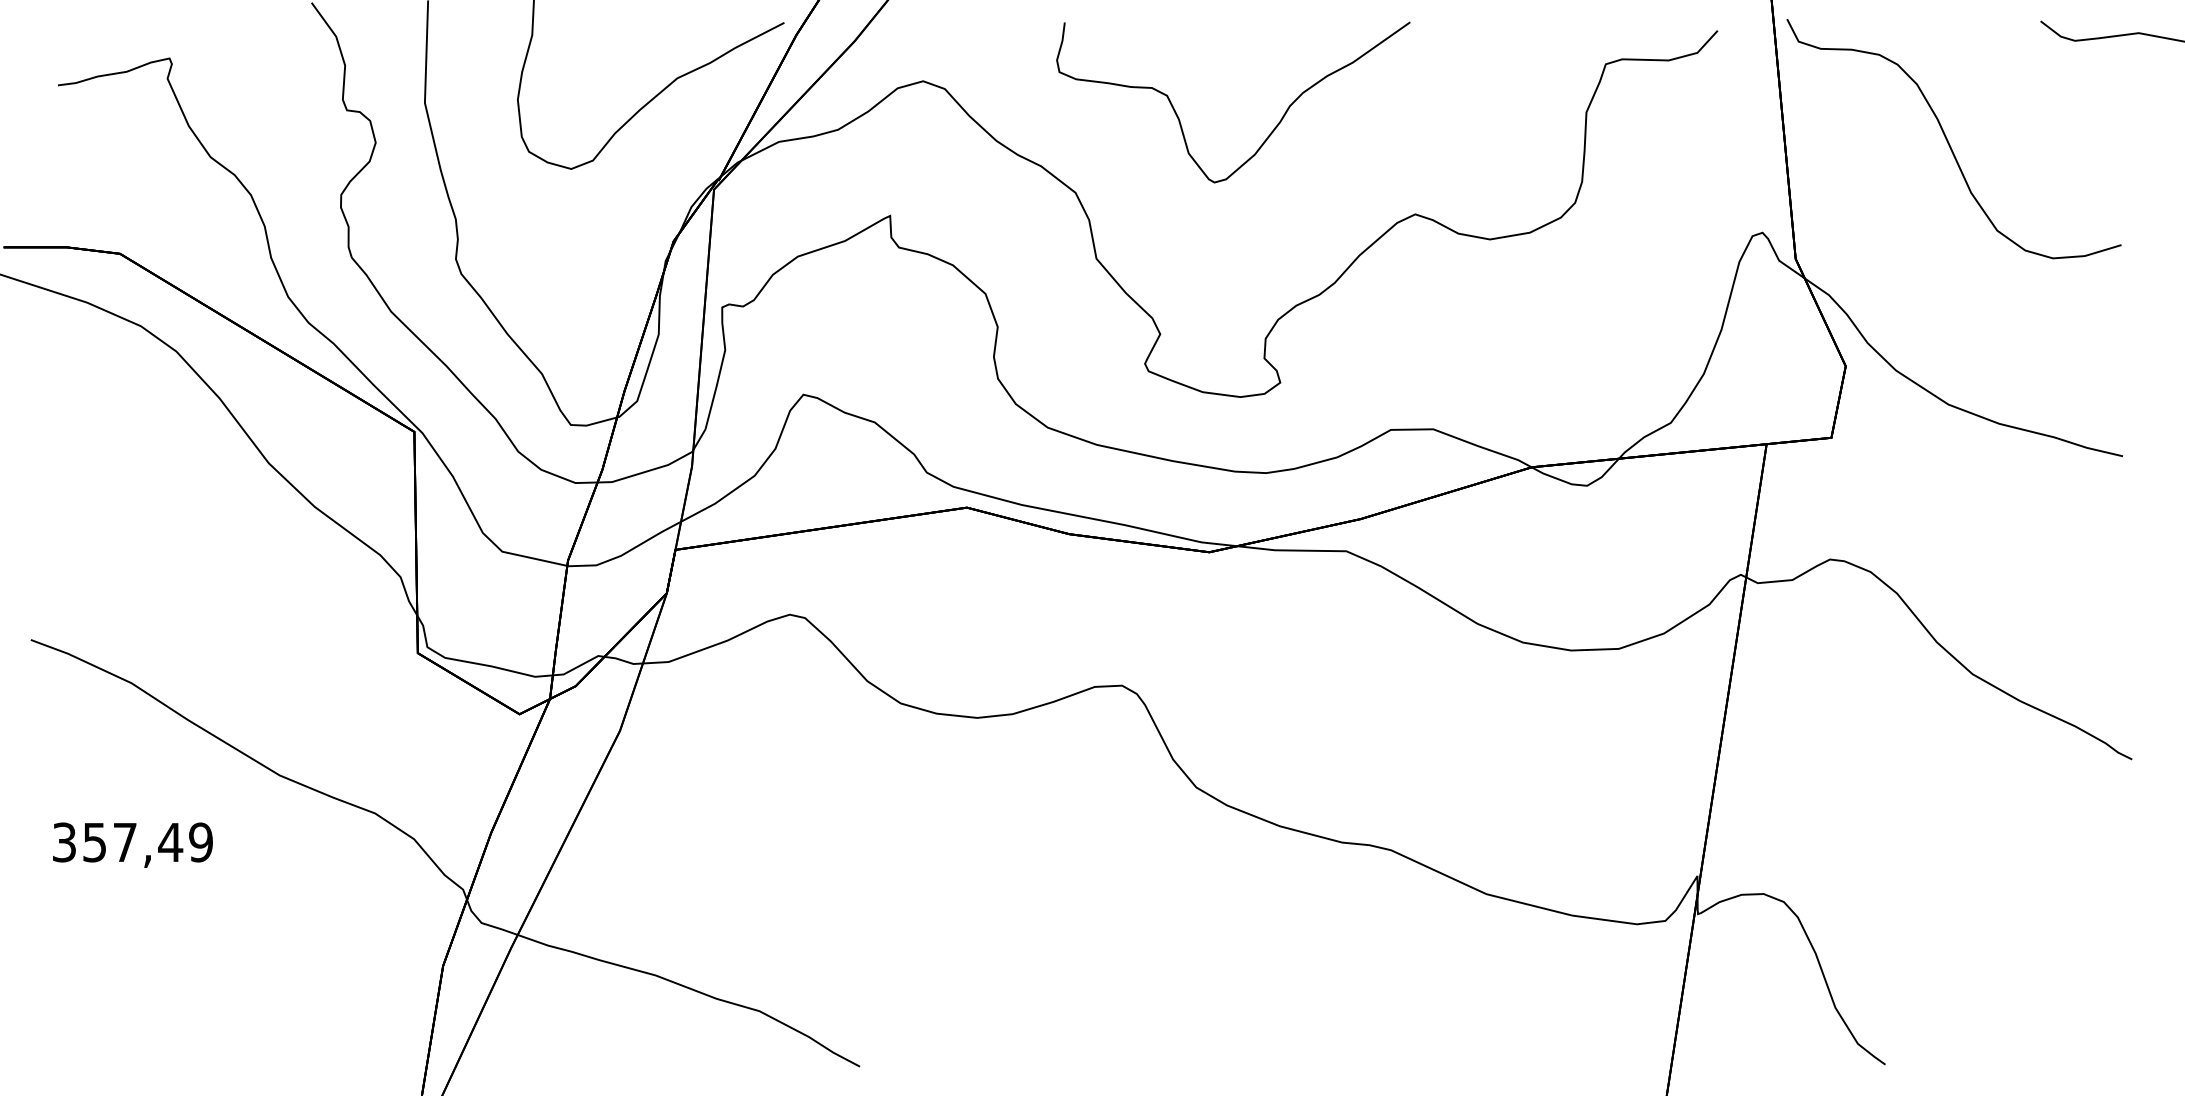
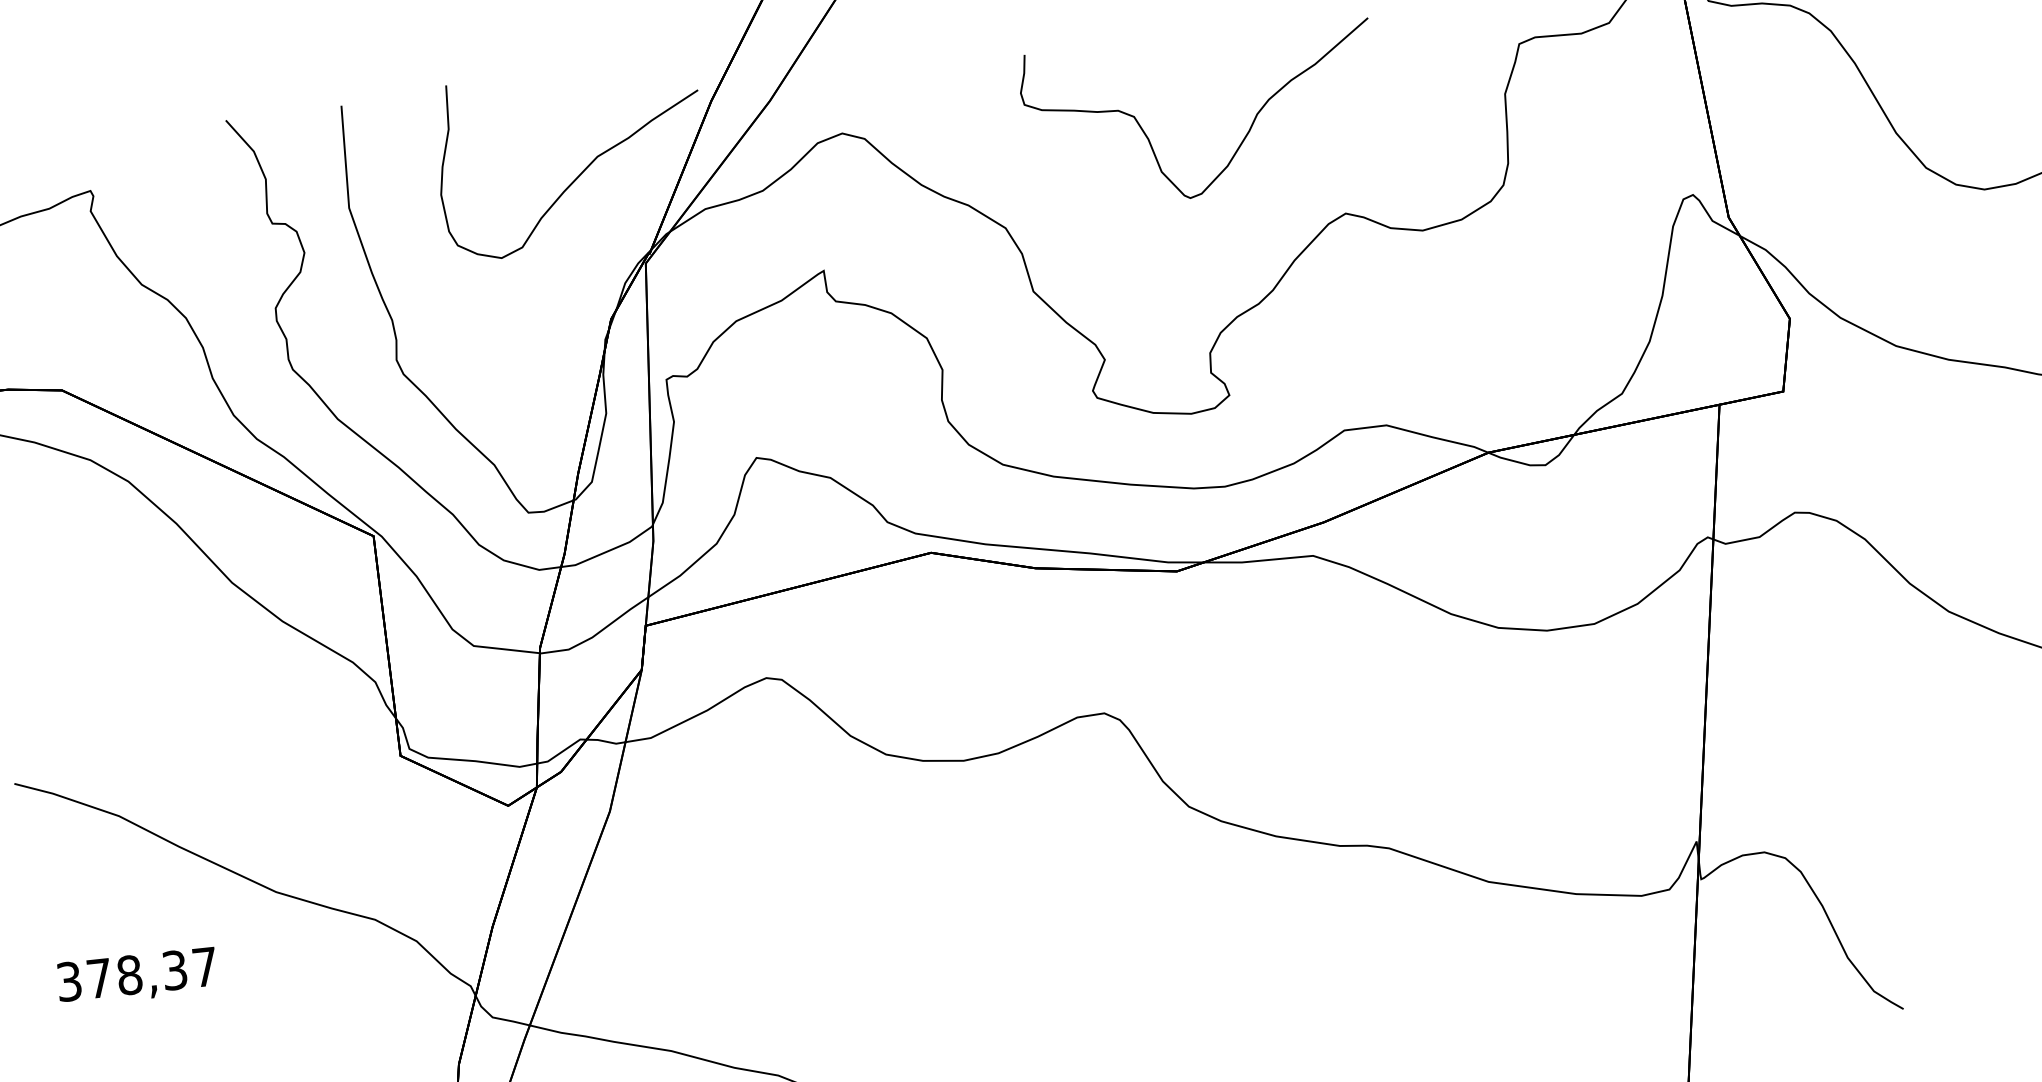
curve: (1270, 132) -> (1240, 142), moved
text: (147, 842) -> (151, 972), 357,49 -> 378,37

